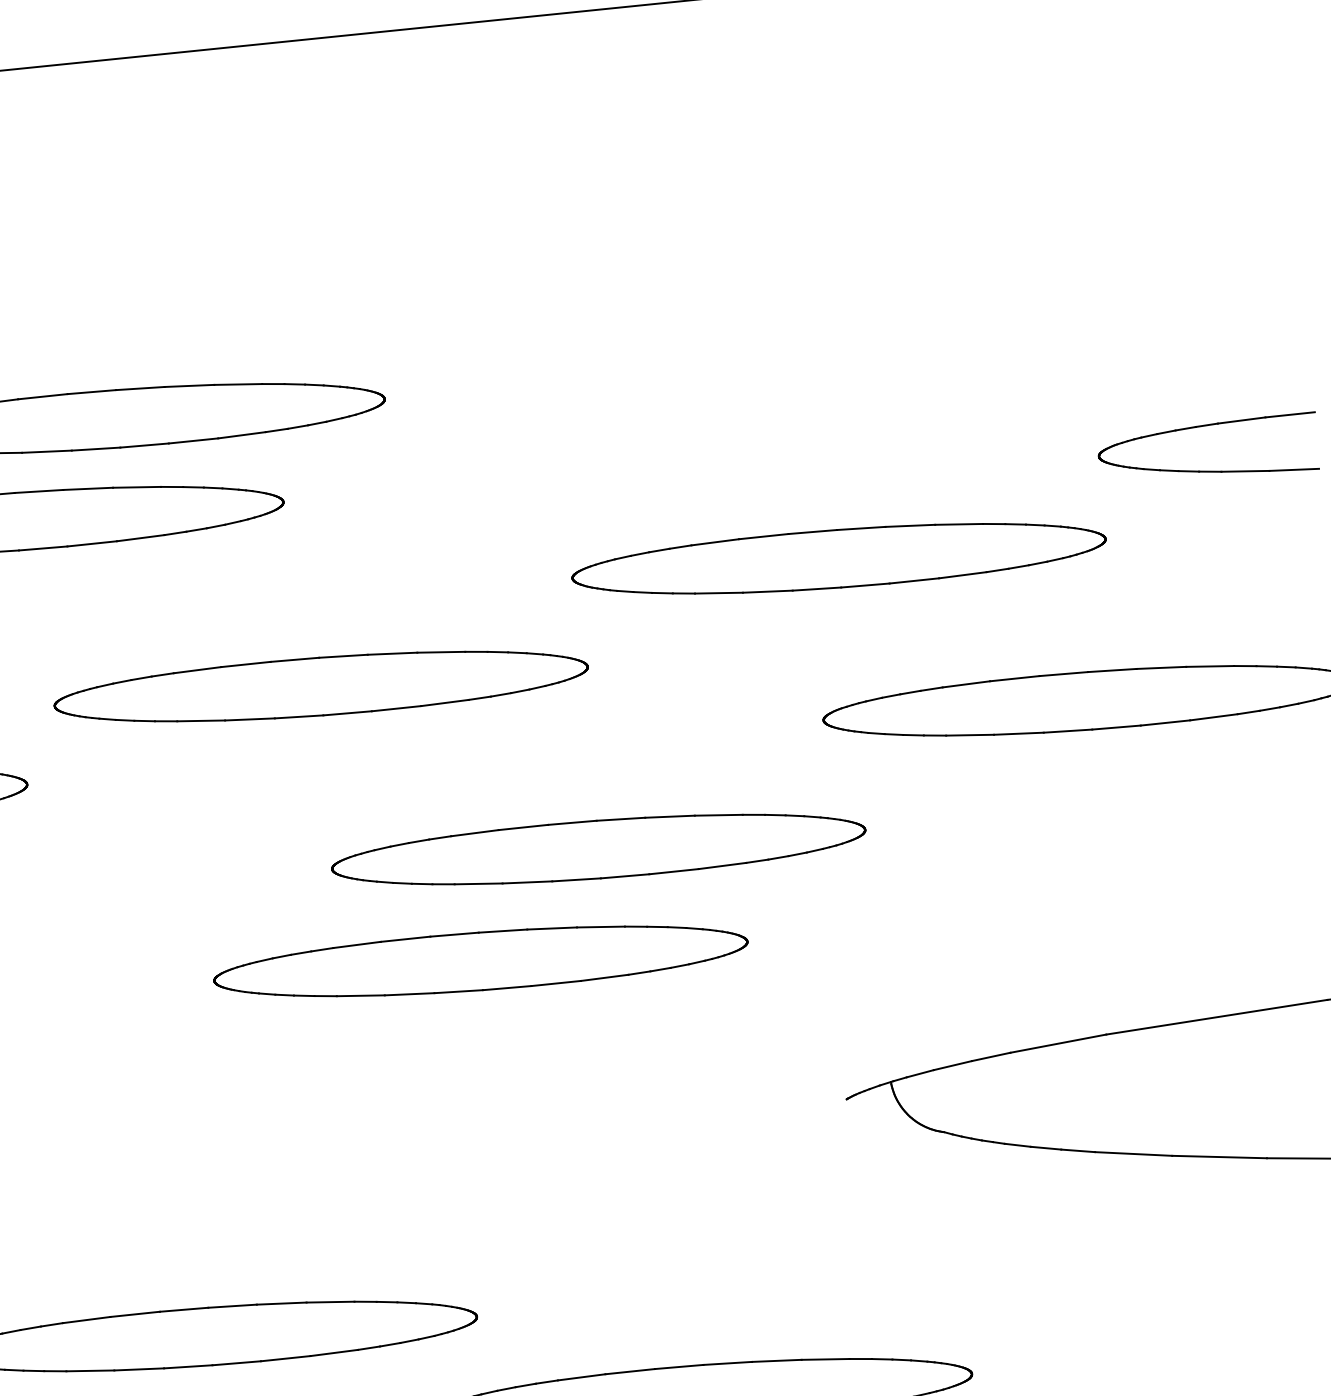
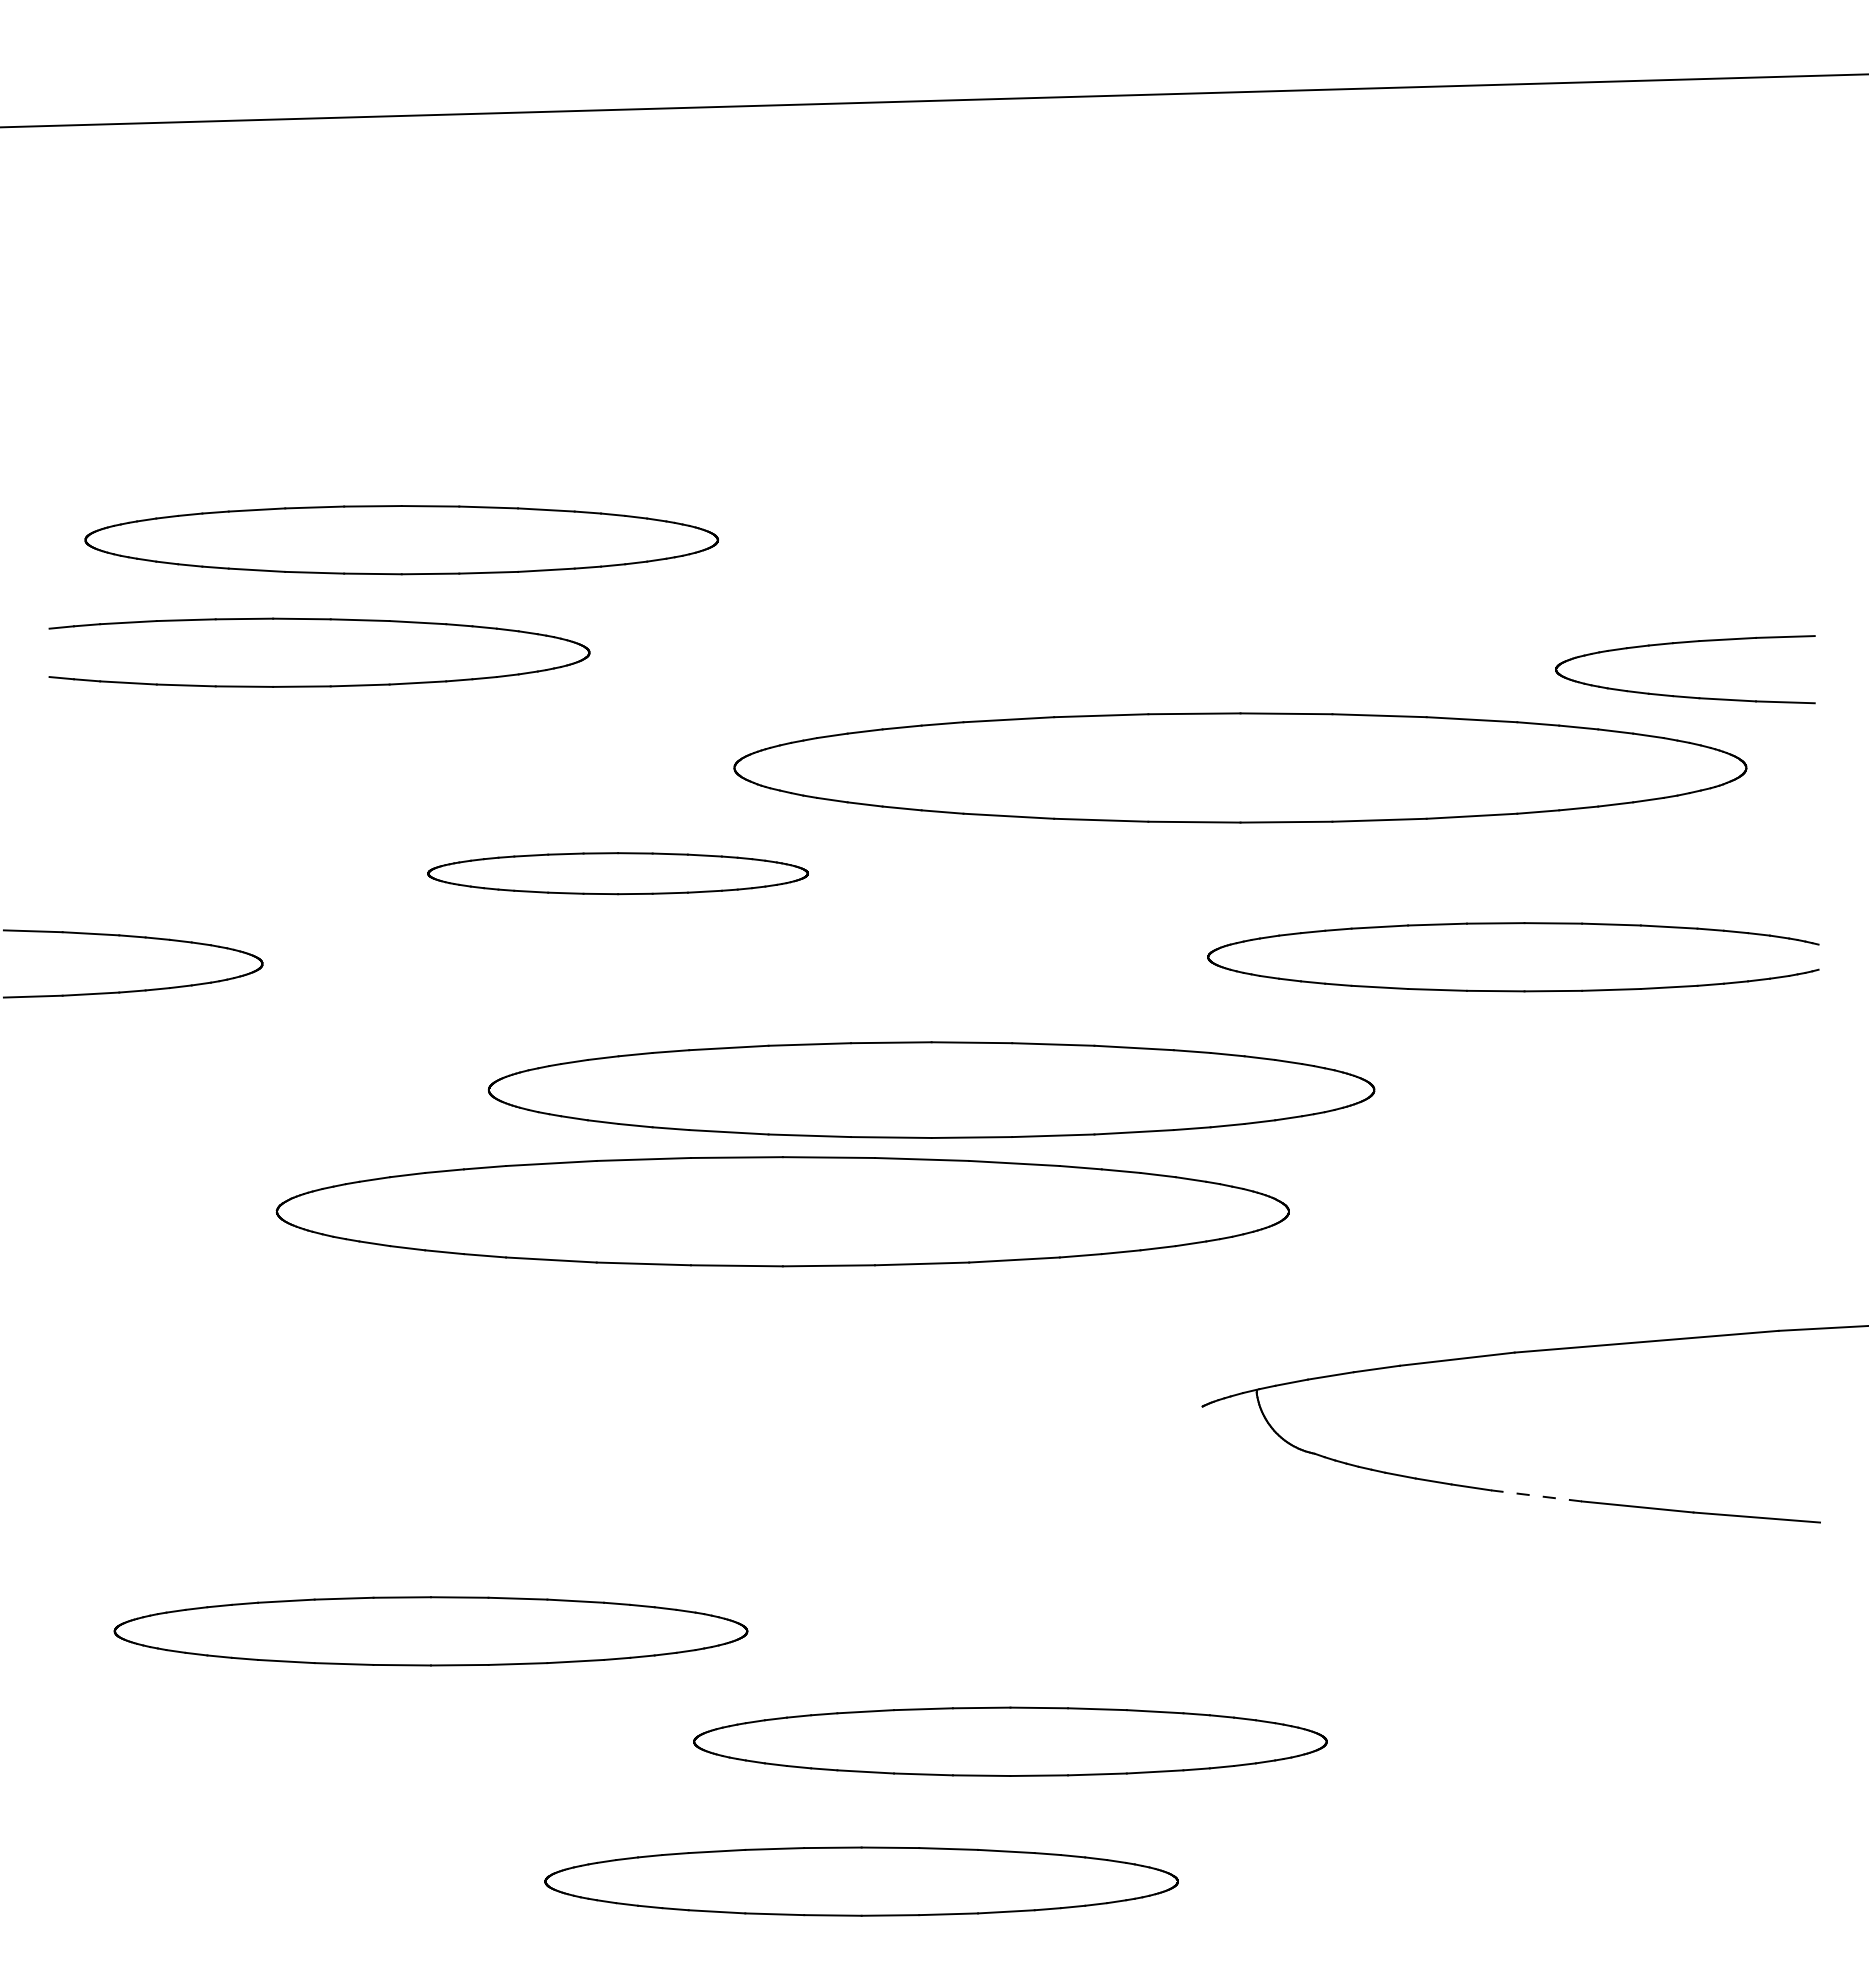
part: (839, 558) -> (1240, 767), size x1.6
part: (320, 686) -> (617, 873), size x0.6
part: (598, 849) -> (931, 1090), size x1.4
part: (480, 961) -> (782, 1212), size x1.6
line: (1133, 1153) -> (1536, 1495), solid -> dashed

